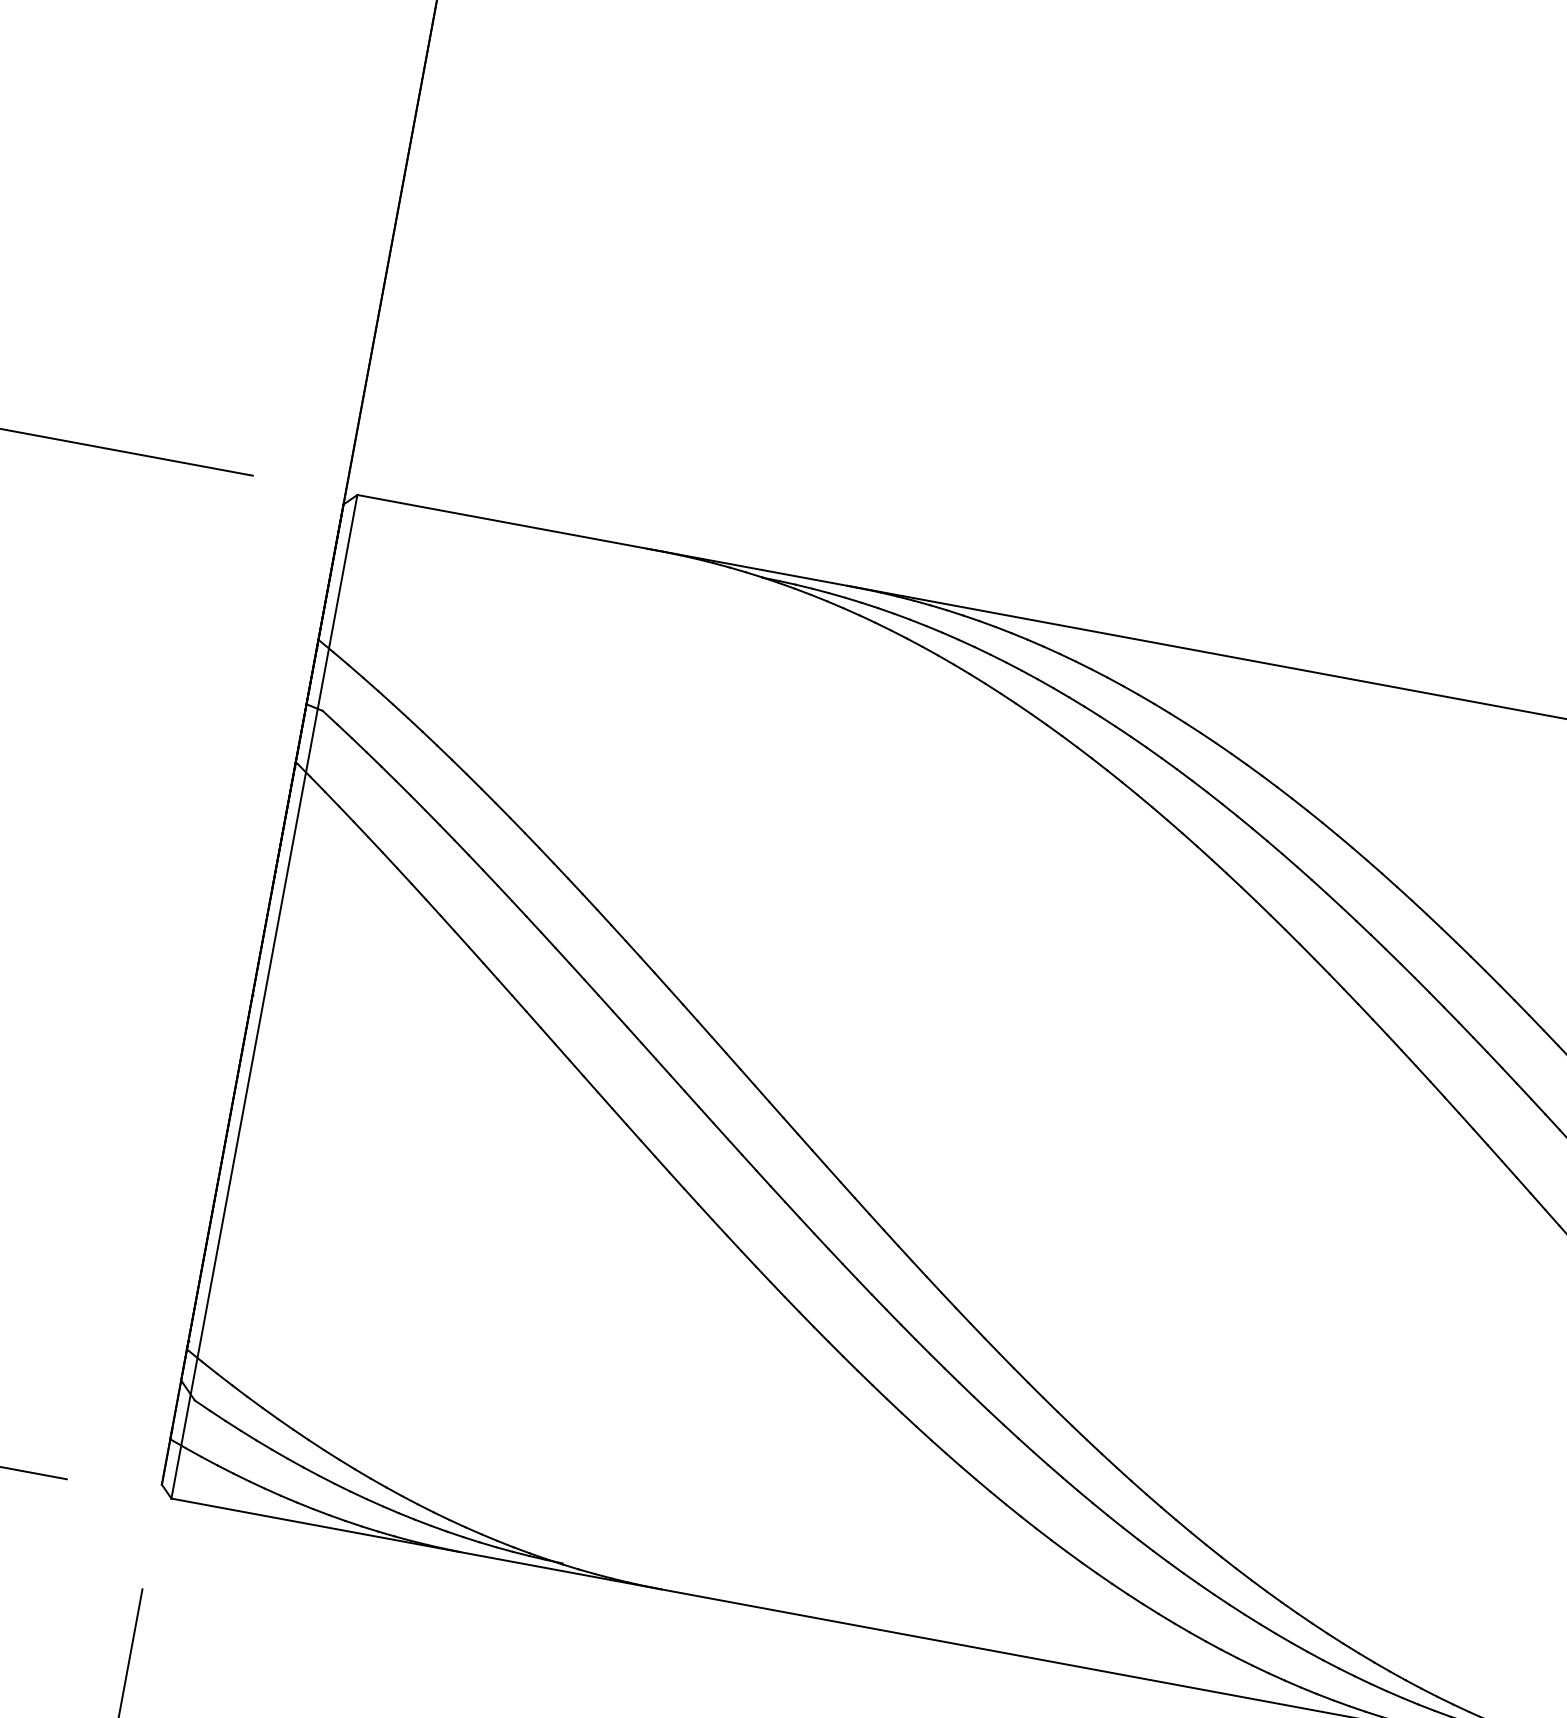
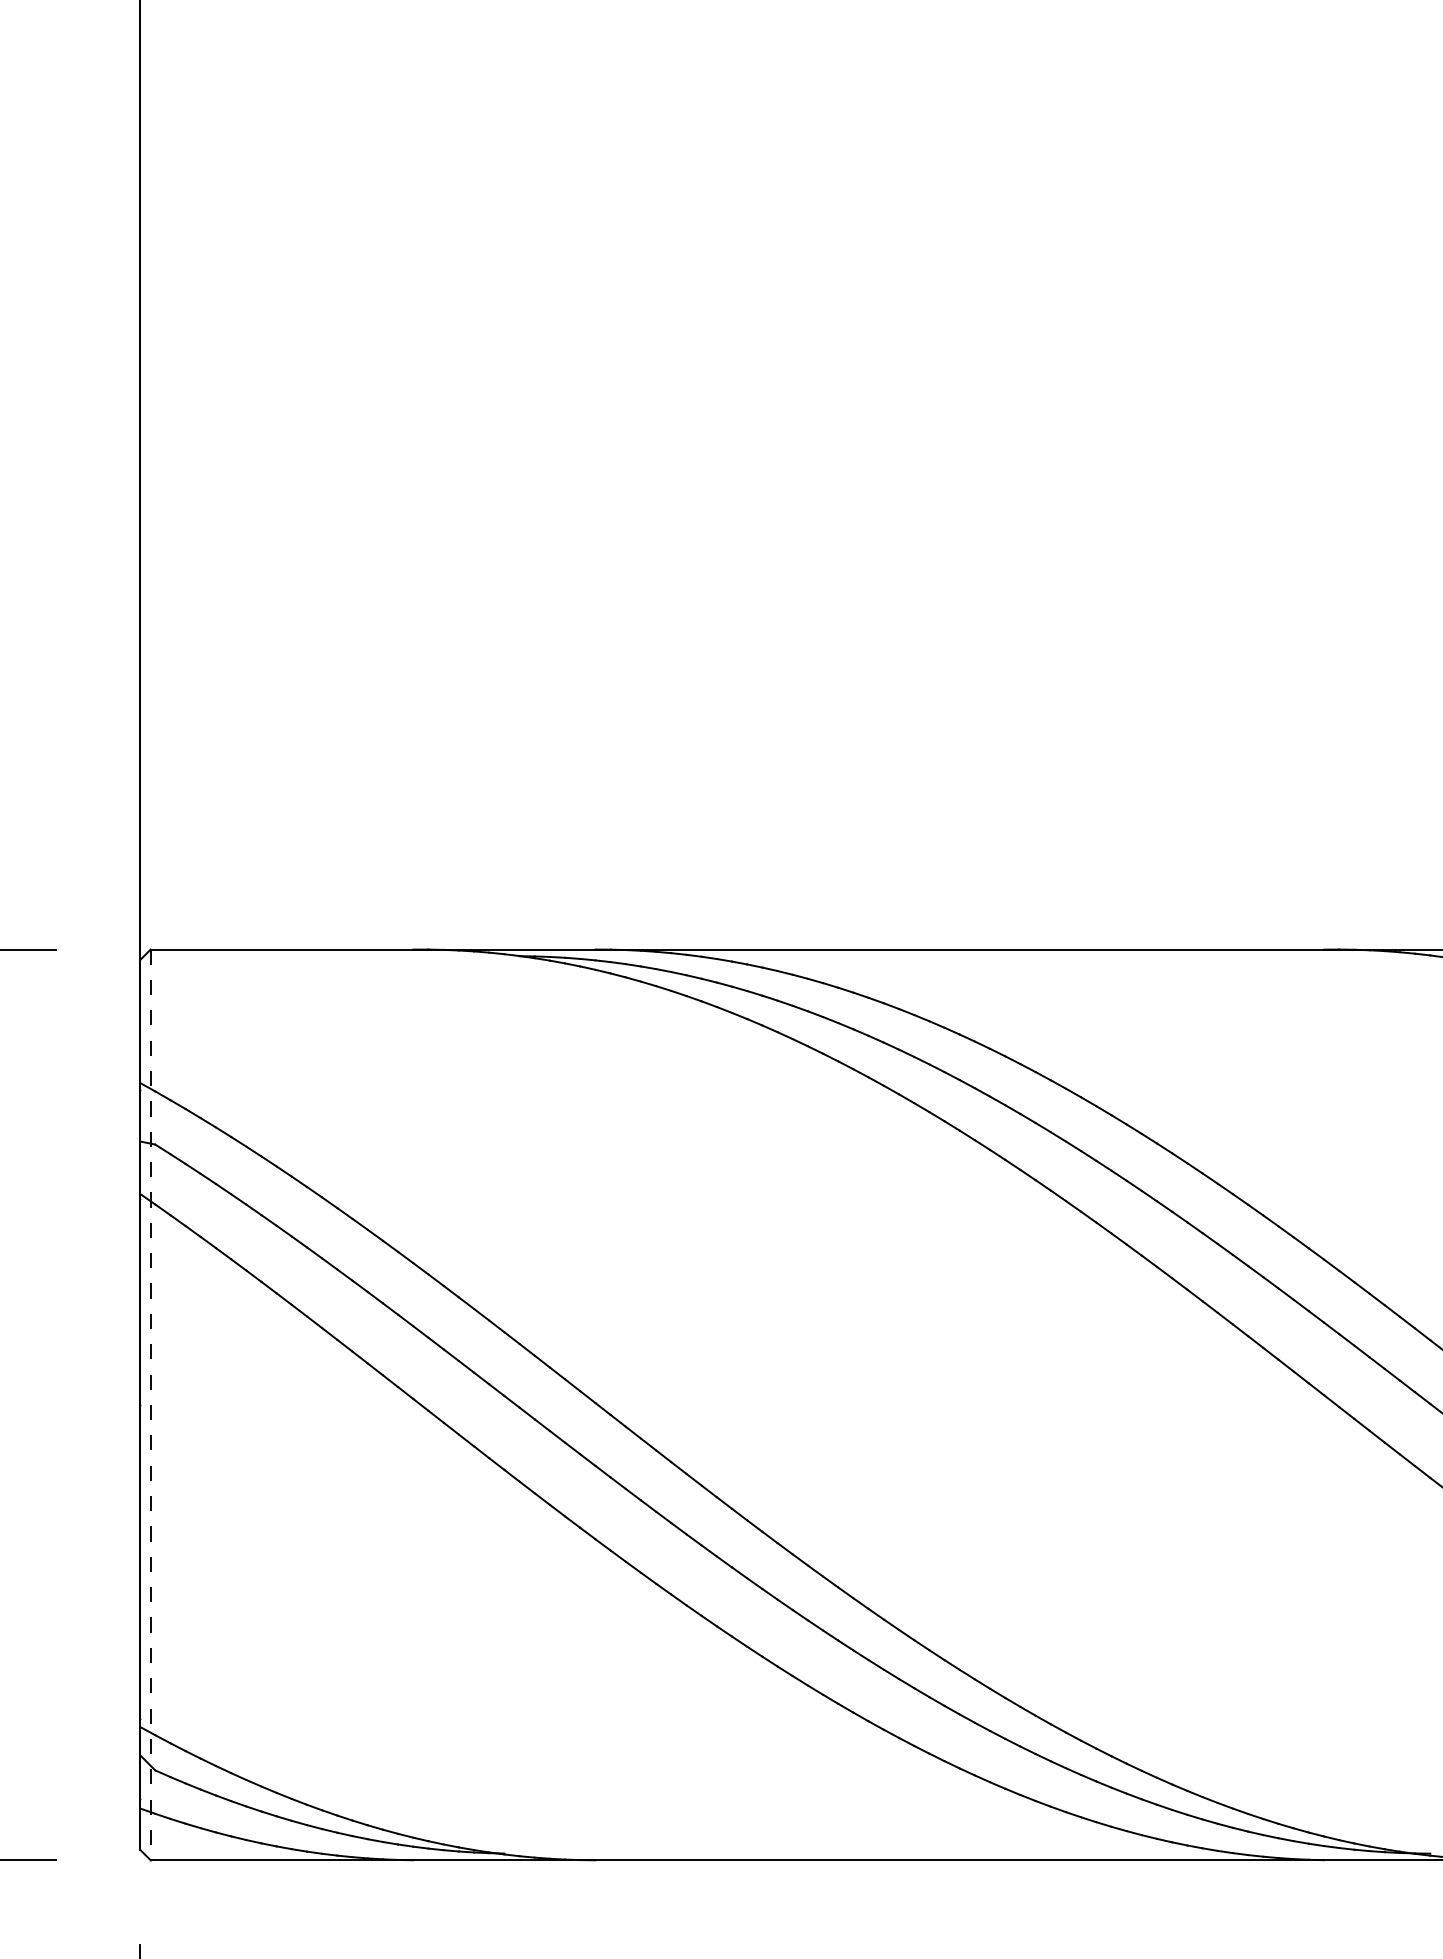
line: (264, 997) -> (150, 1405), solid -> dashed

